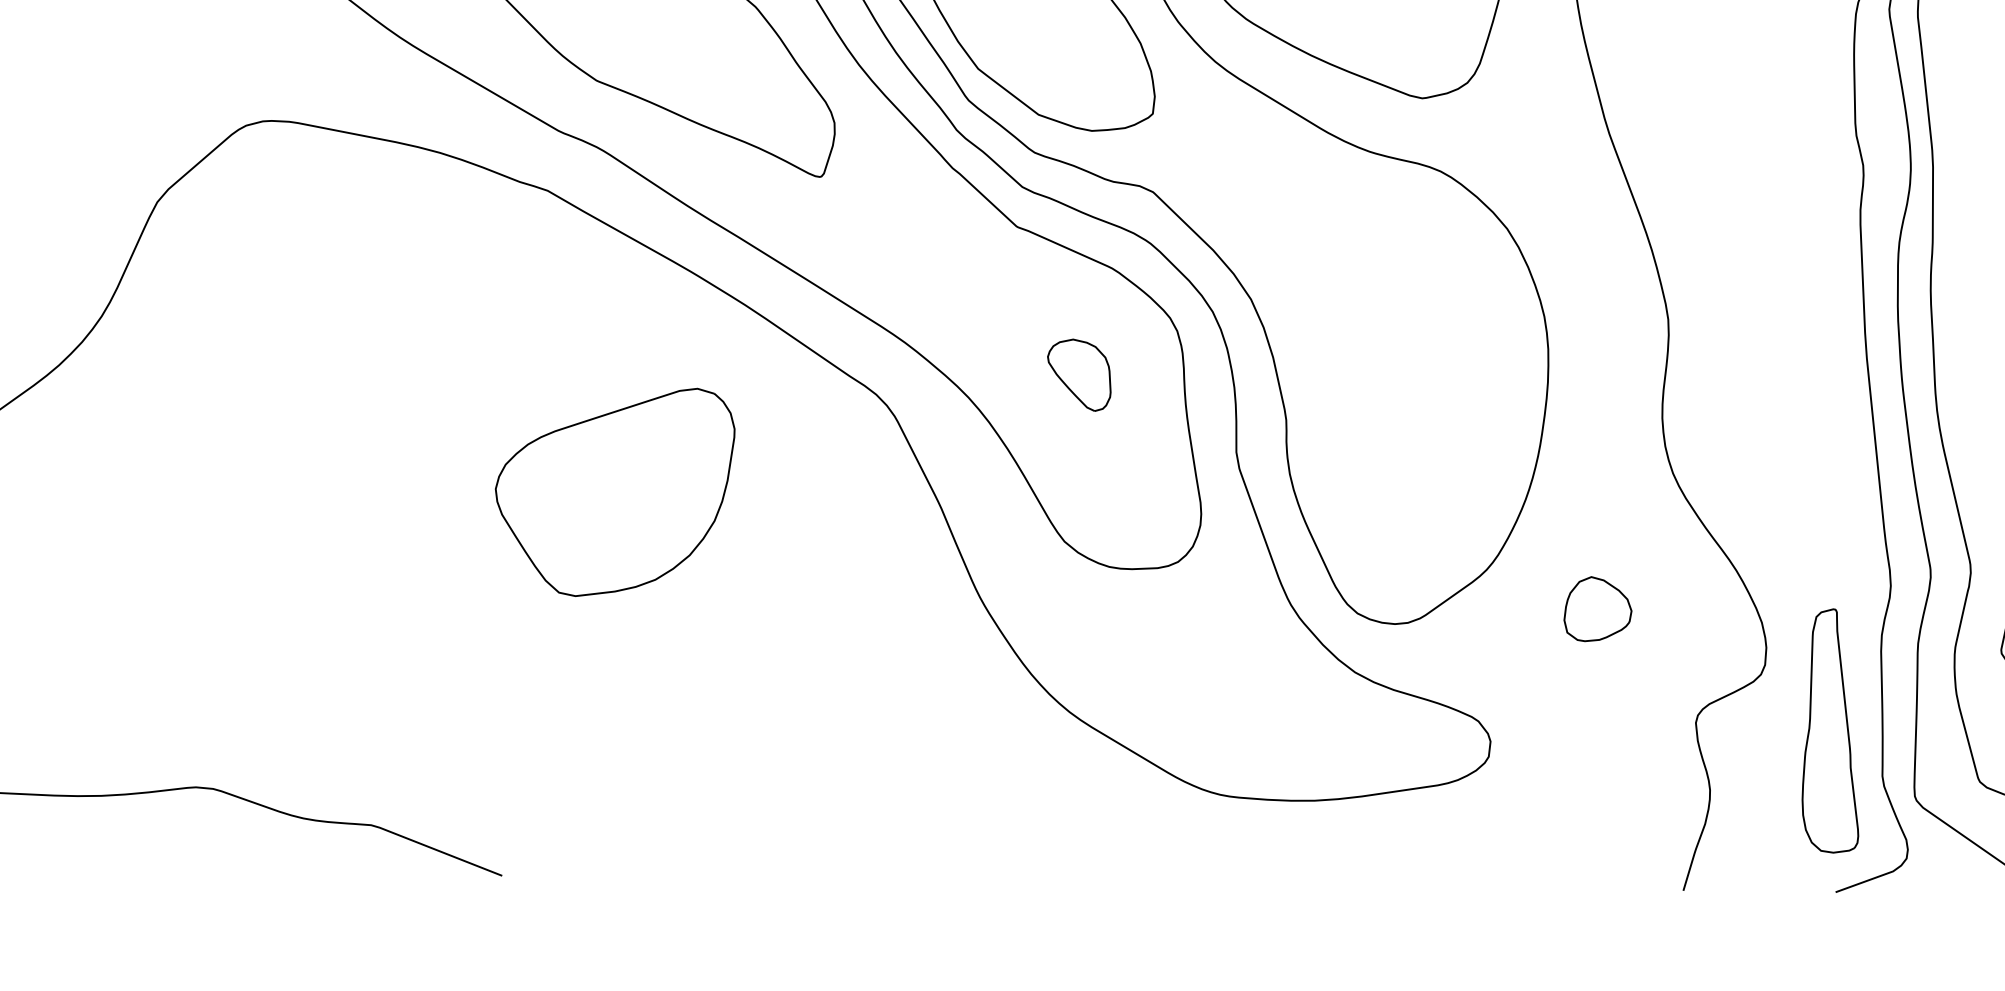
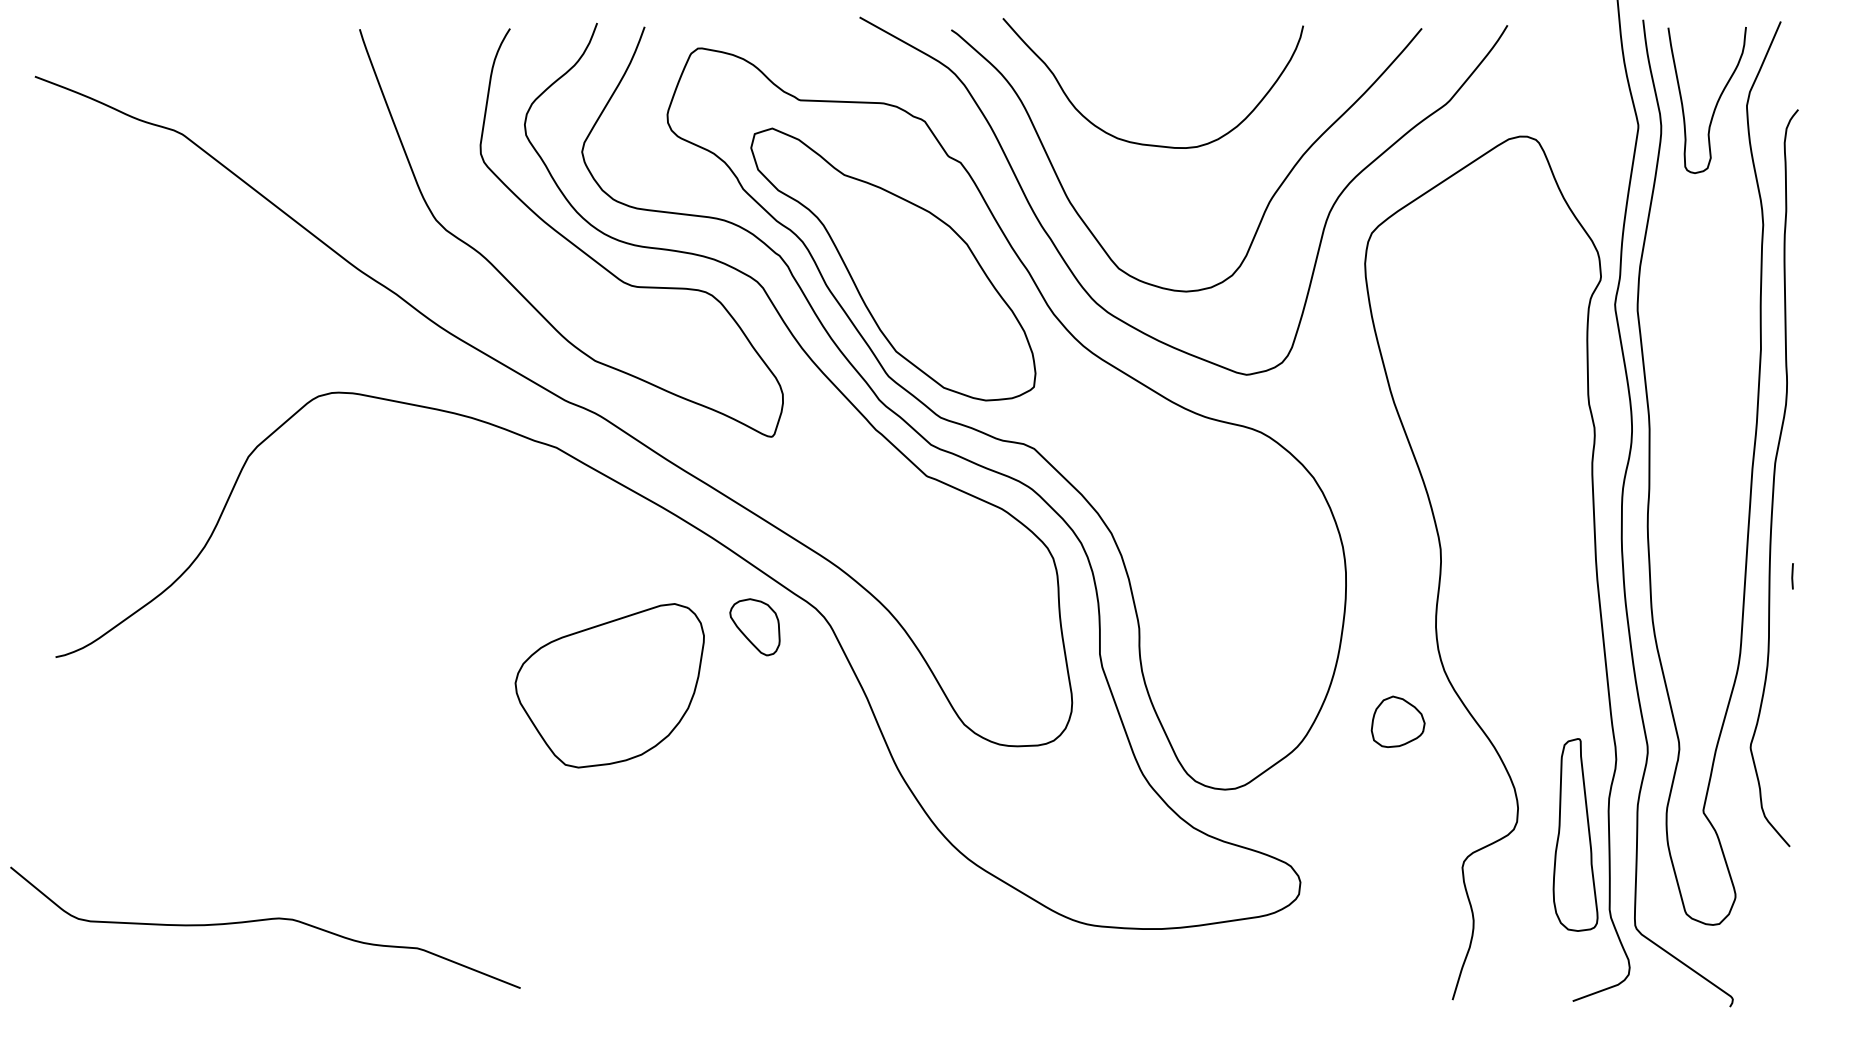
part: (1078, 375) -> (754, 627), moved
part: (1597, 608) -> (1397, 721), moved
part: (1830, 730) -> (1575, 834), moved

